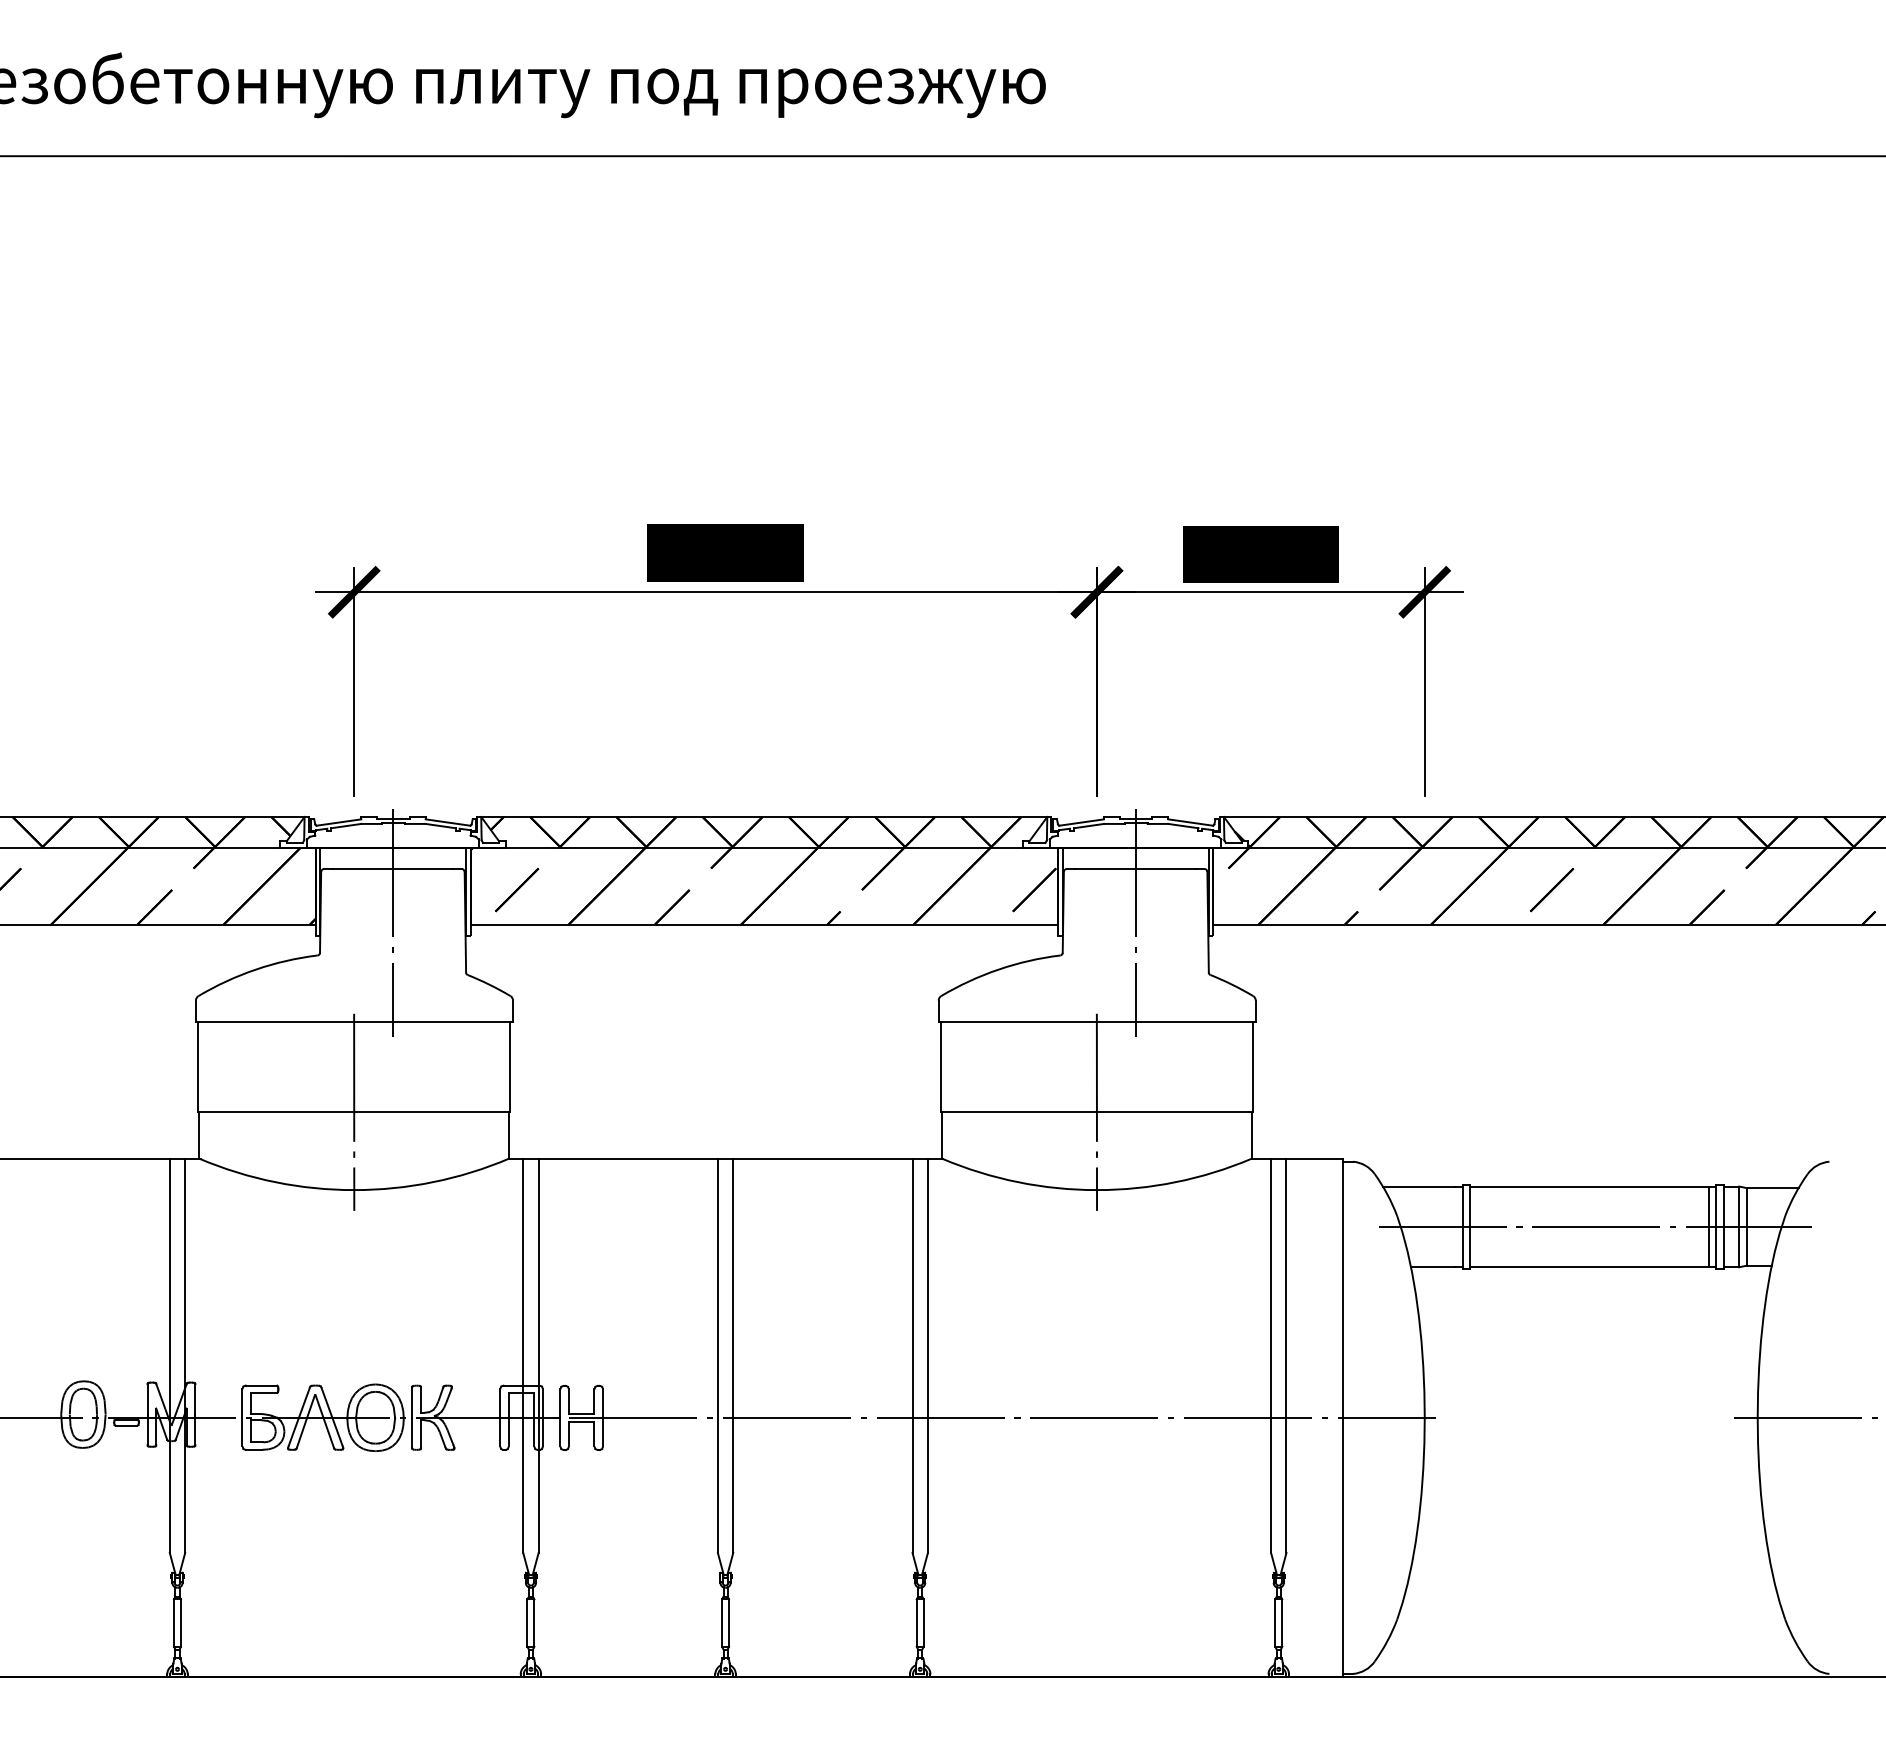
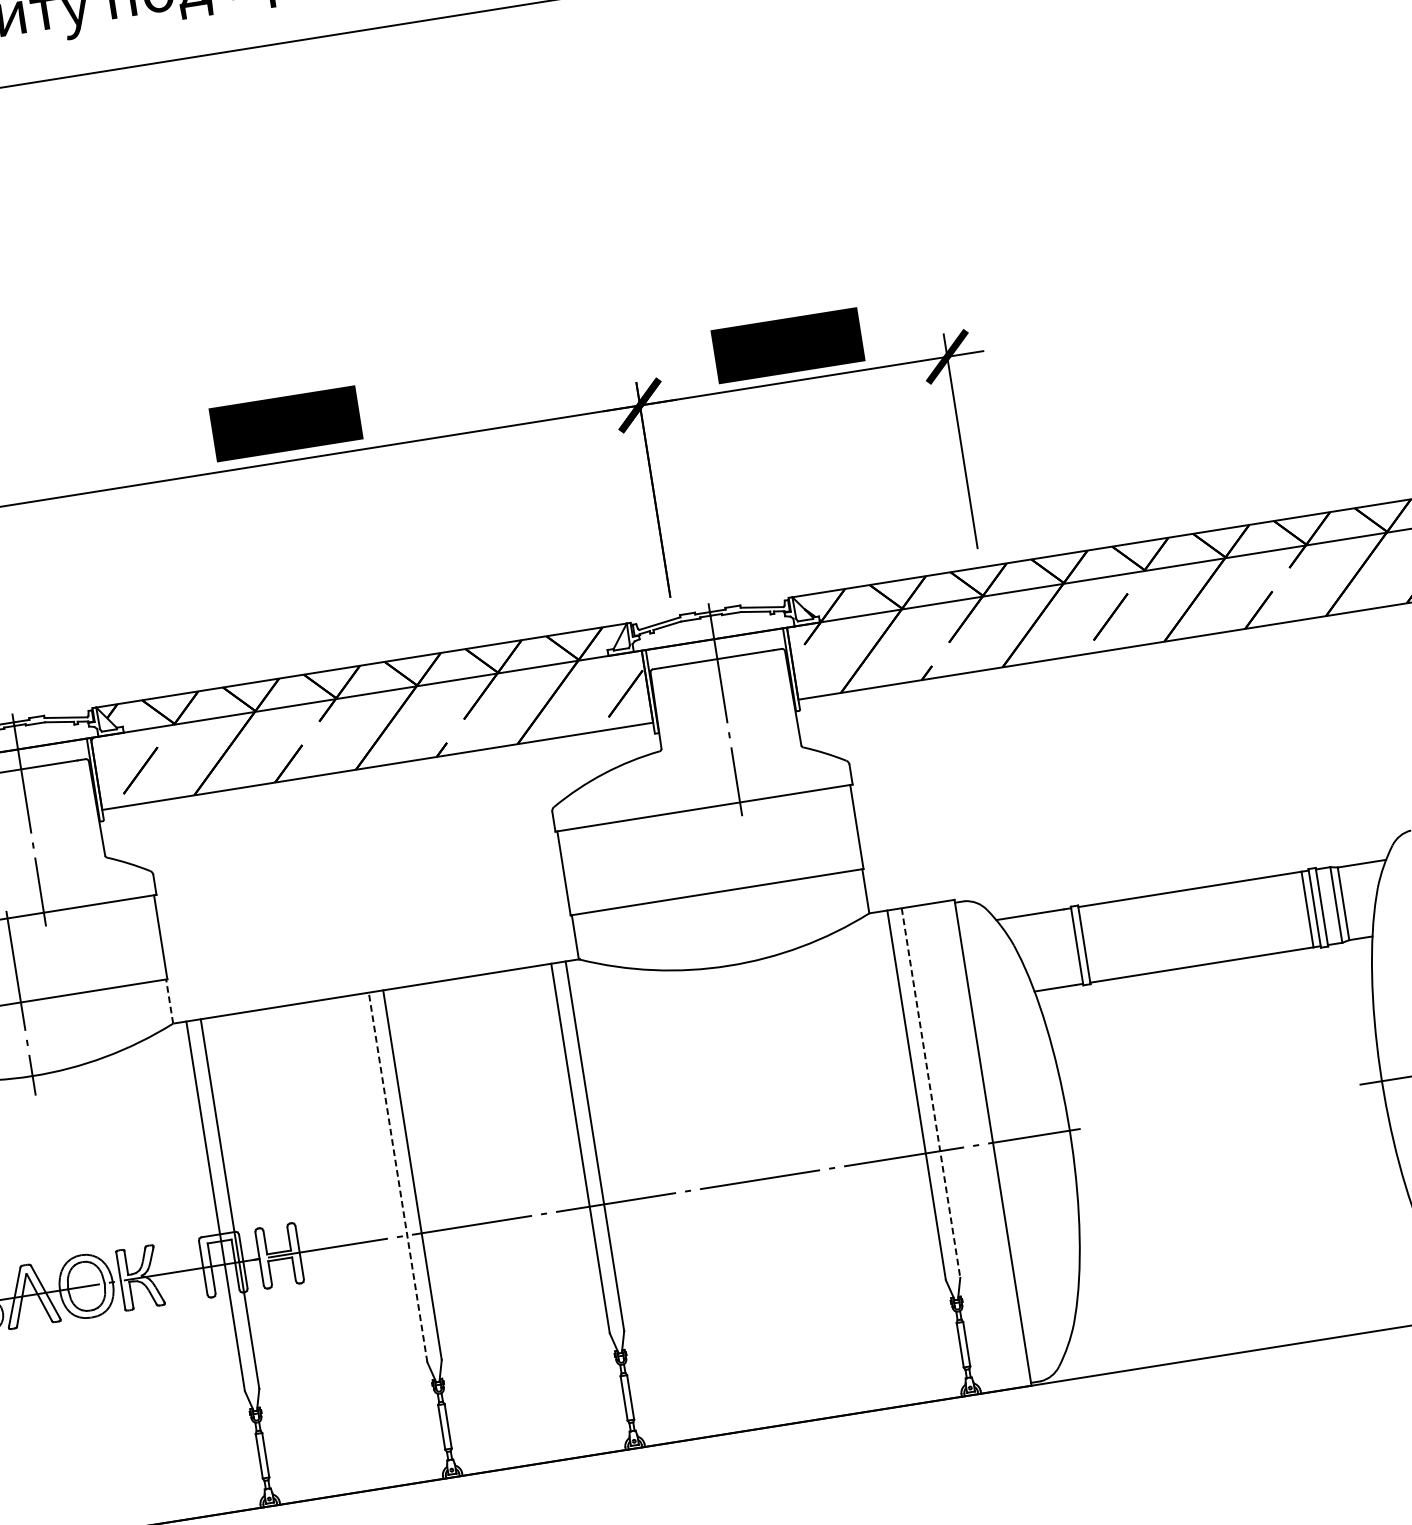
line: (1096, 1111) -> (716, 892), removed
line: (509, 1135) -> (170, 1001), solid -> dashed
line: (1595, 1226) -> (1201, 925), removed
line: (717, 1355) -> (397, 1177), solid -> dashed
line: (1286, 1356) -> (931, 1093), solid -> dashed

